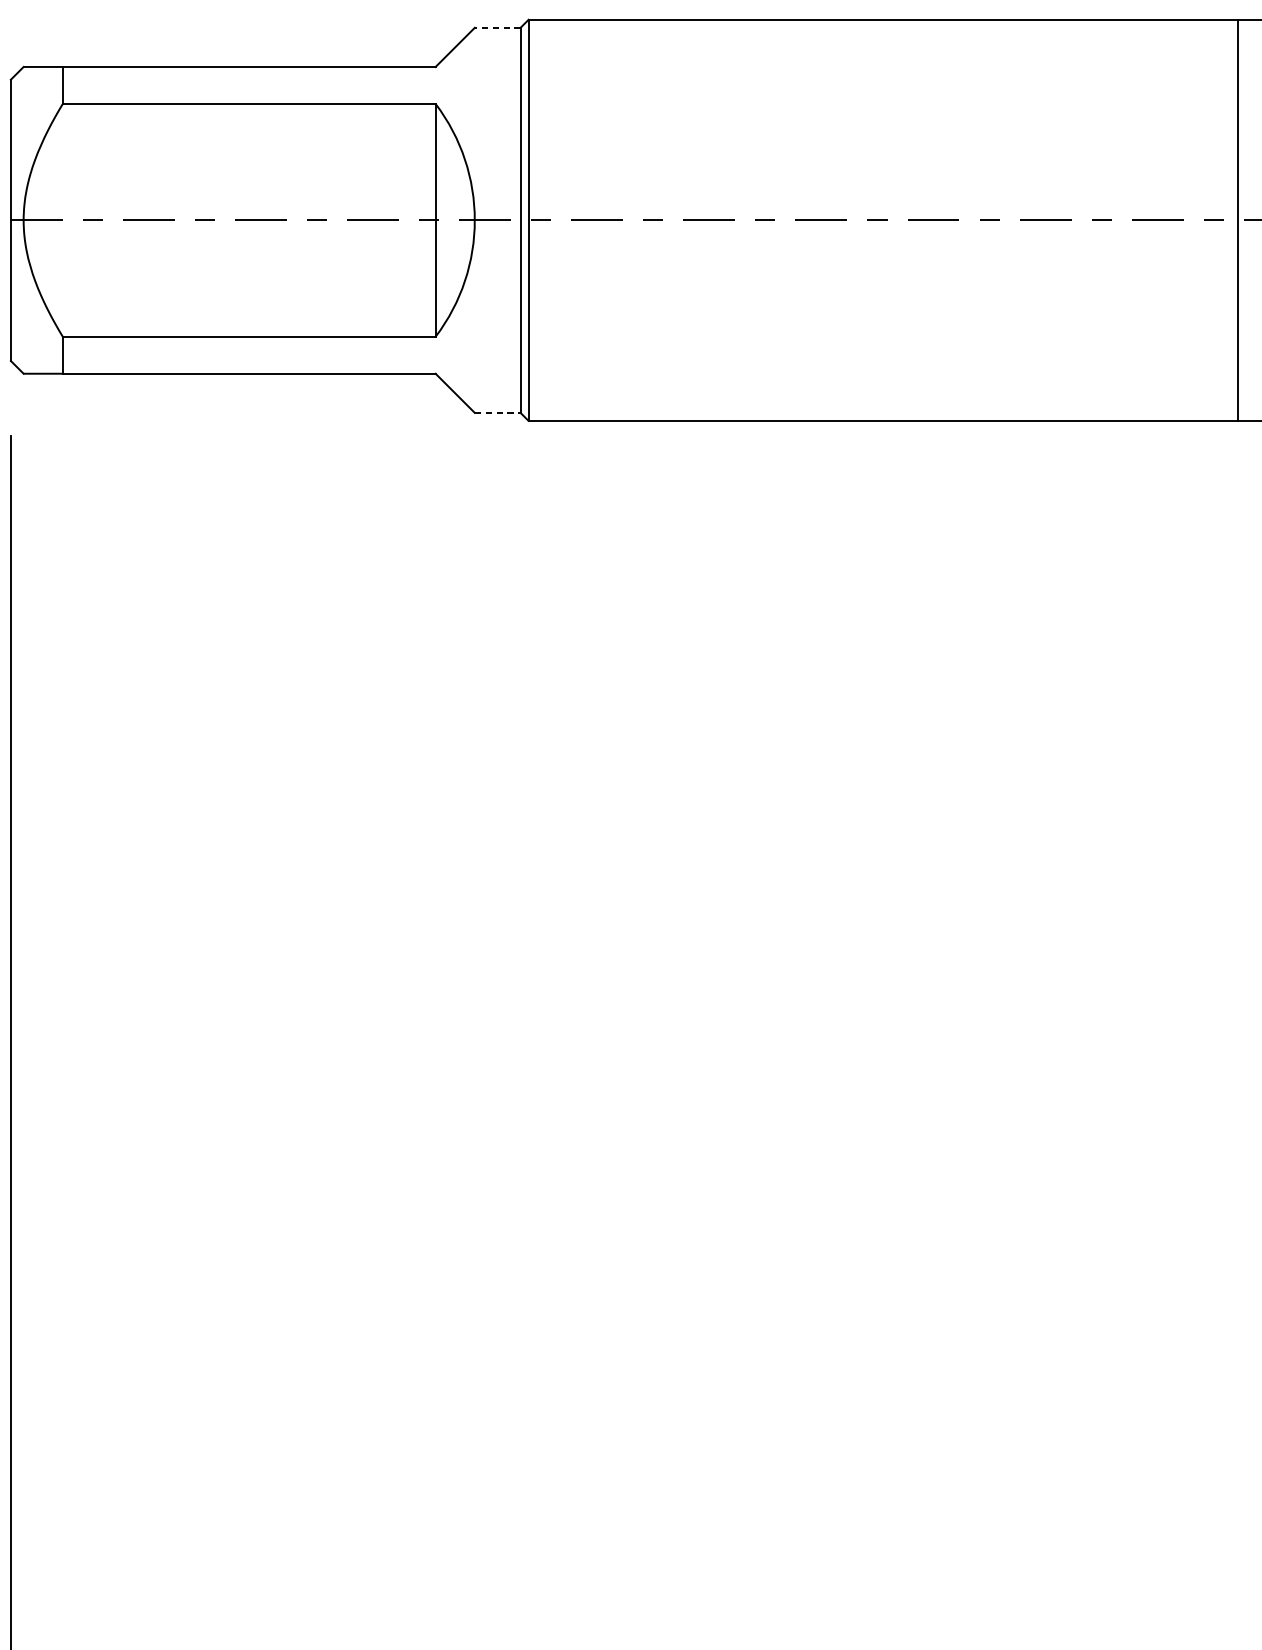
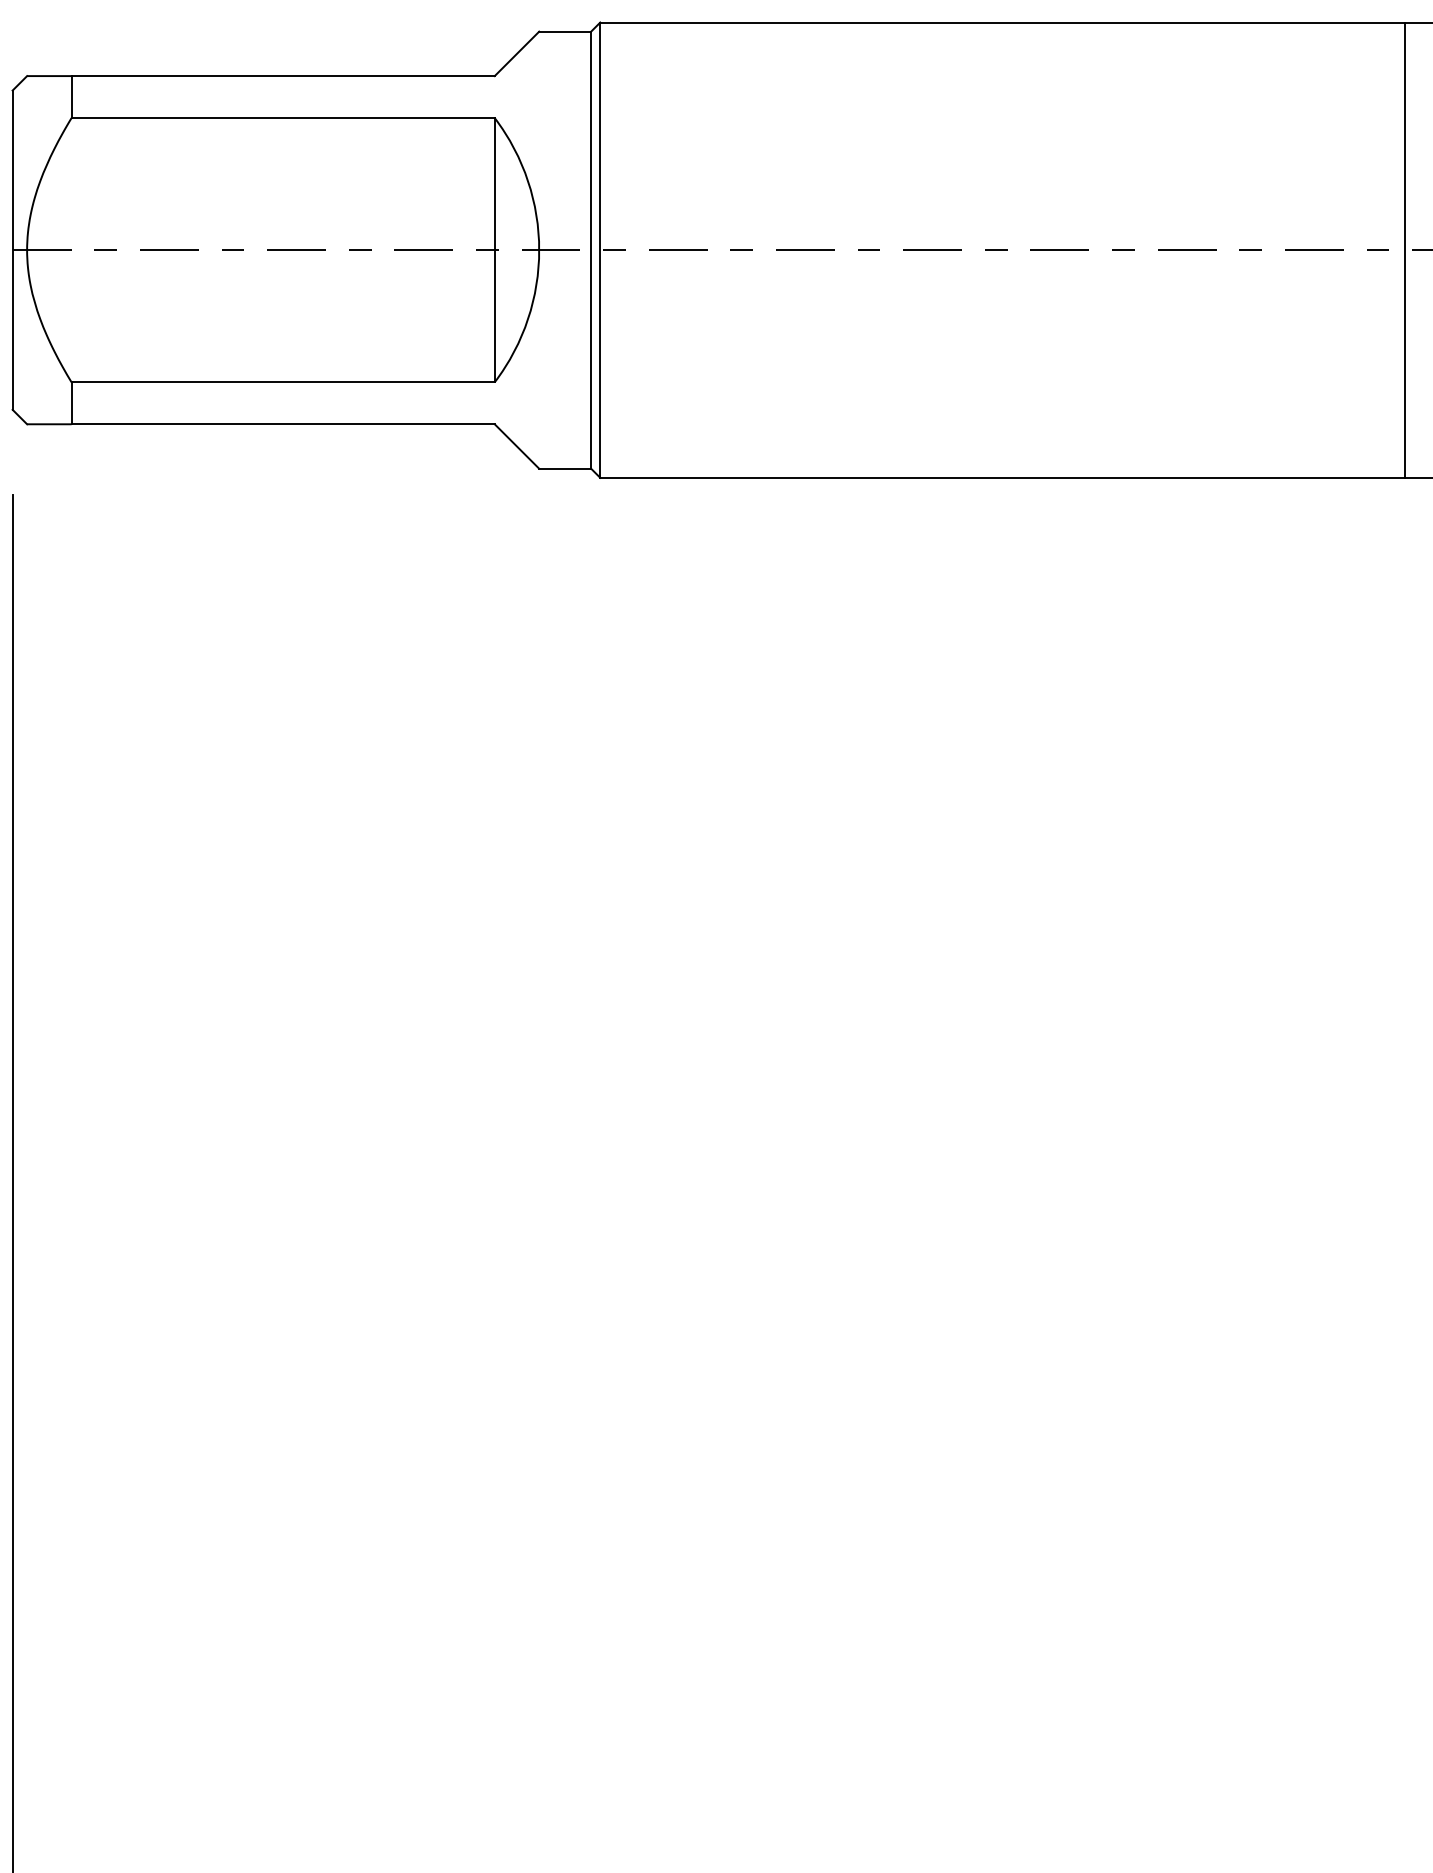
line: (497, 27) -> (565, 31), dashed -> solid
line: (497, 412) -> (565, 468), dashed -> solid

